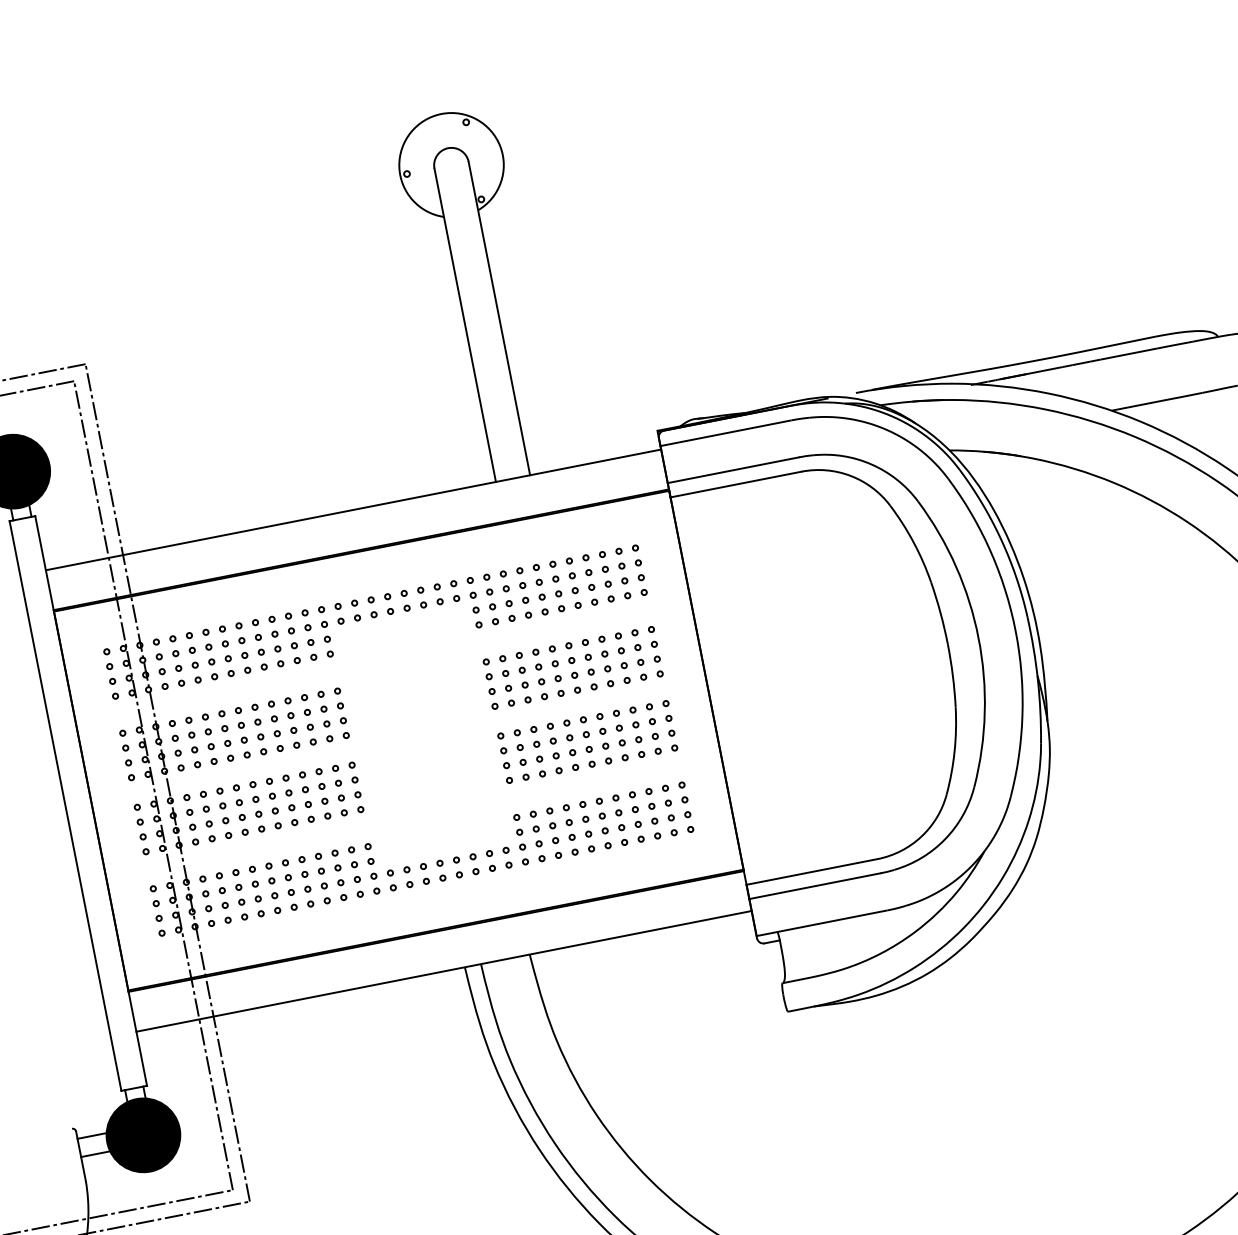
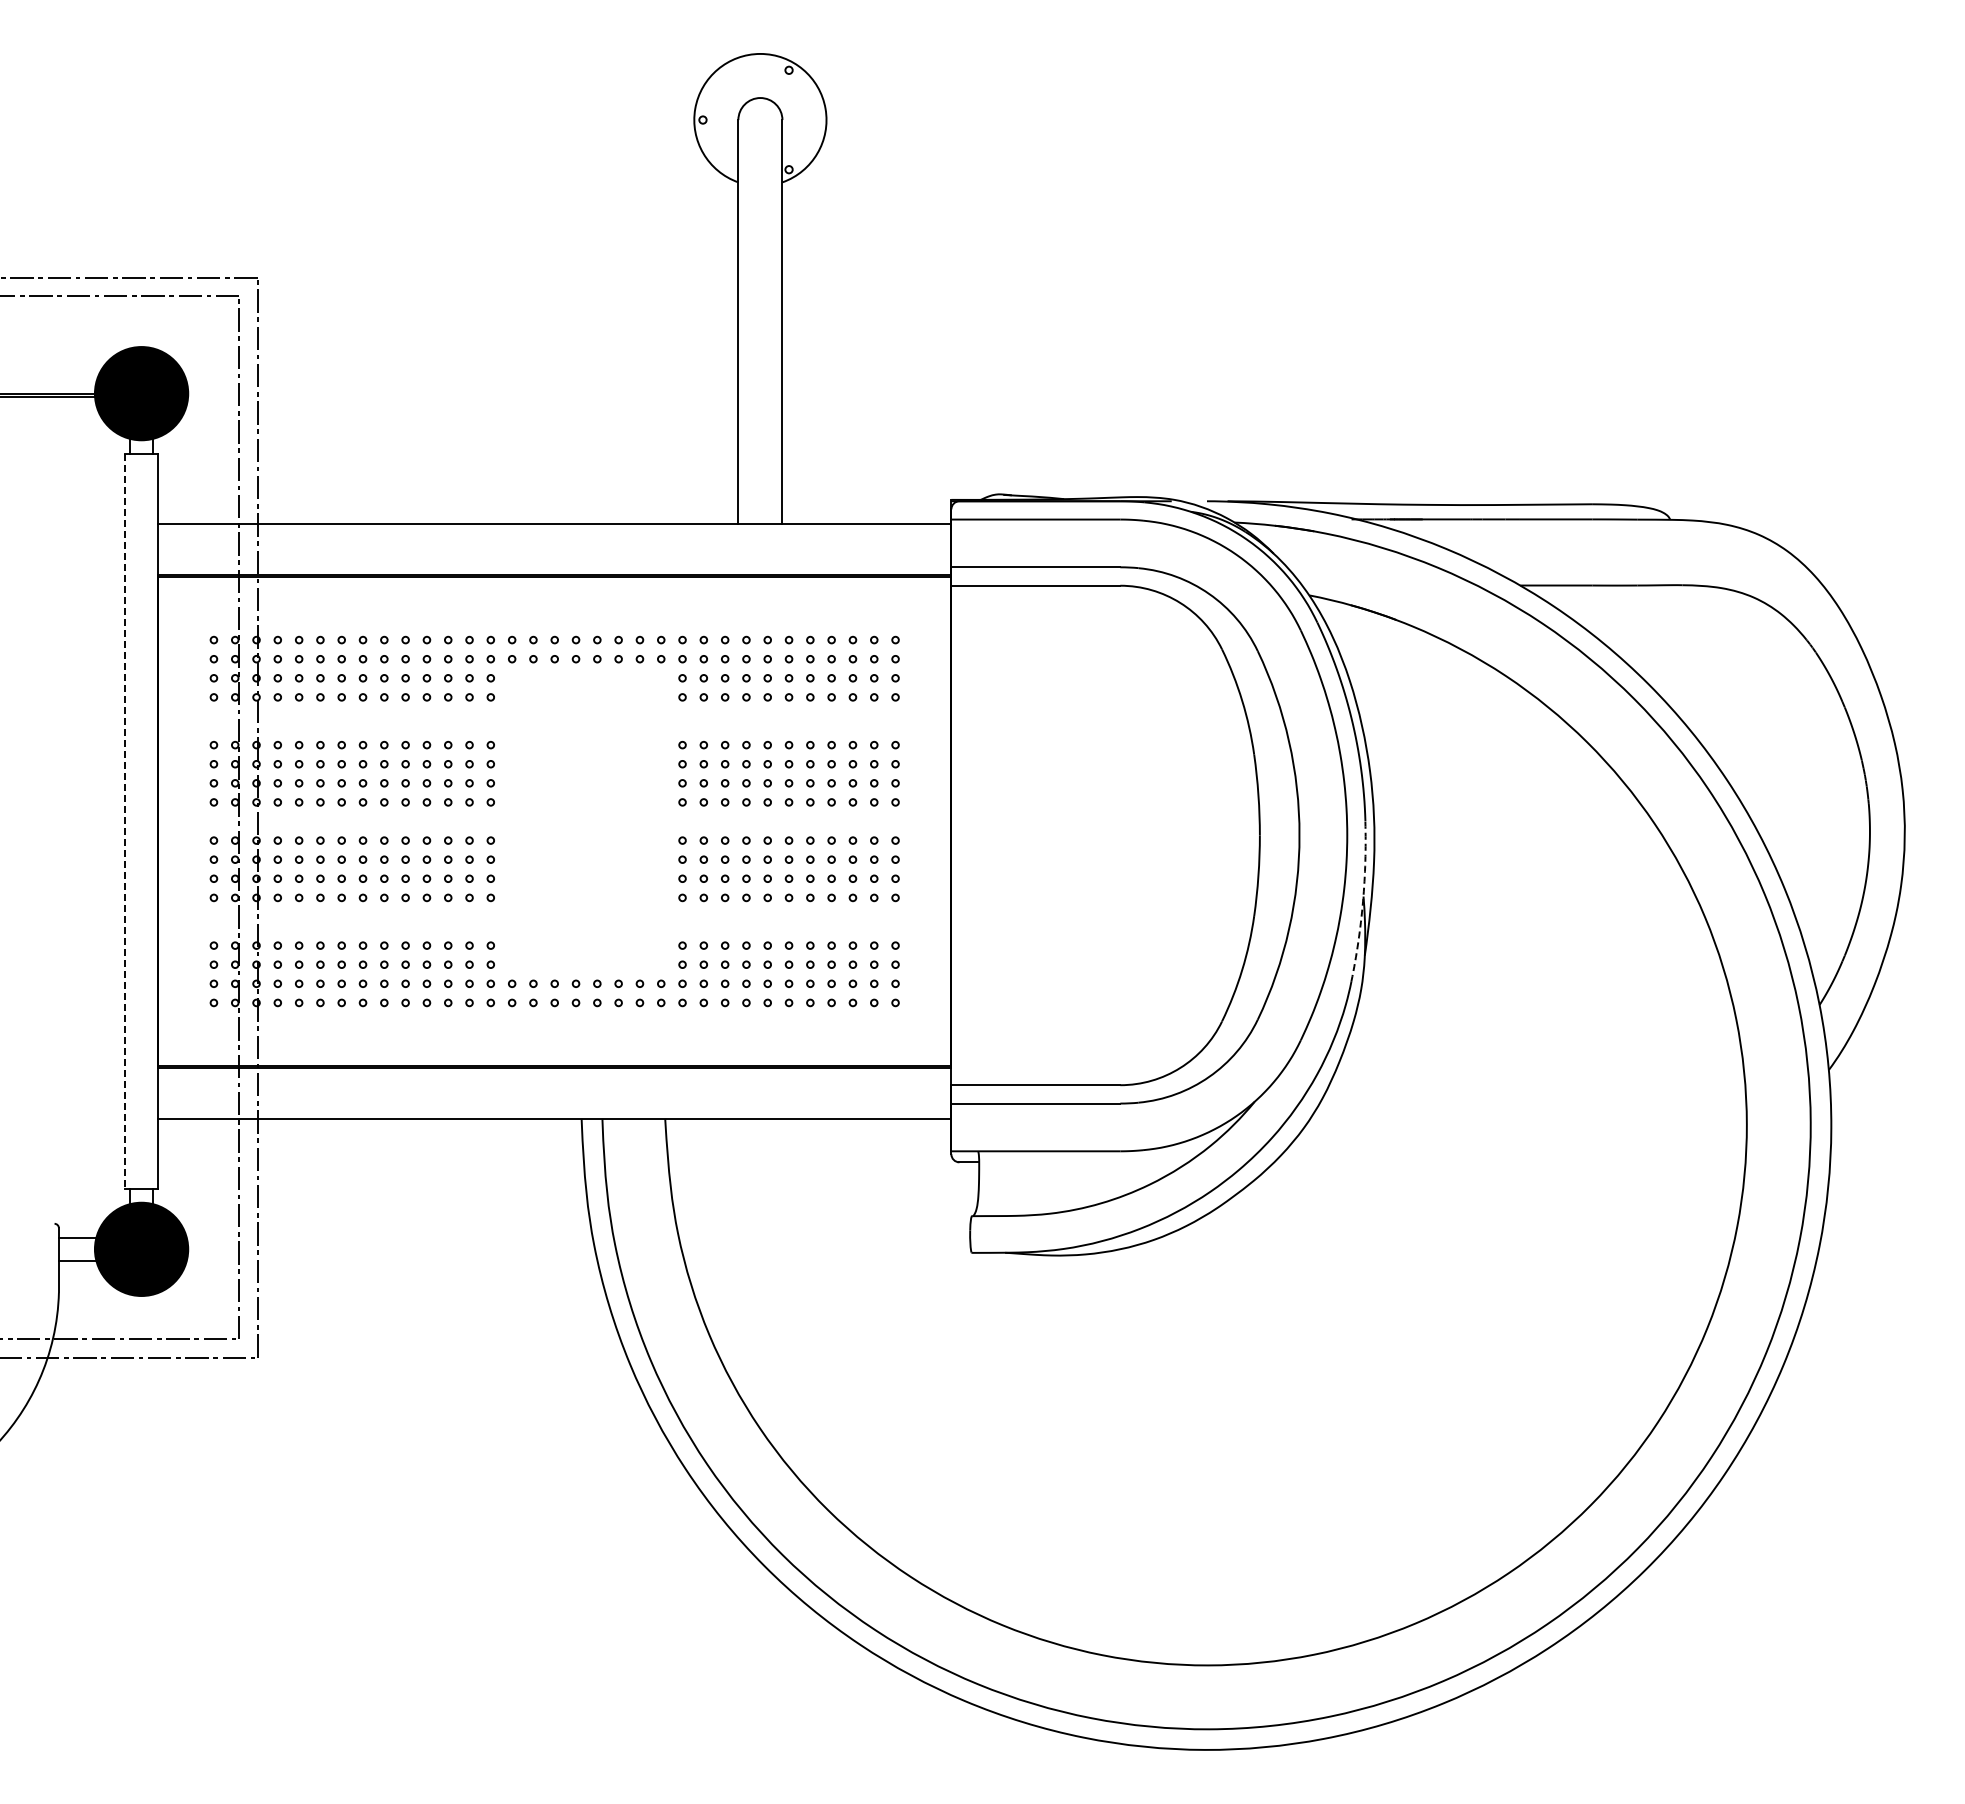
arc: (1038, 679) -> (1363, 901), solid -> dashed
line: (66, 806) -> (125, 822), solid -> dashed

